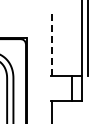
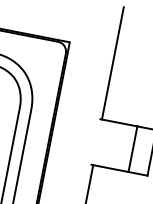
line: (52, 44) -> (113, 62), dashed -> solid

